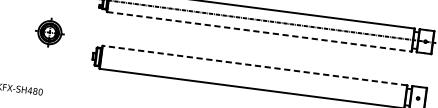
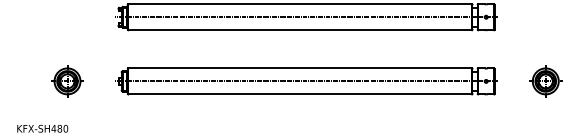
part: (49, 32) -> (67, 81), moved
line: (259, 32) -> (300, 30), dashed -> solid
line: (255, 65) -> (300, 68), dashed -> solid
line: (259, 77) -> (306, 81), added

